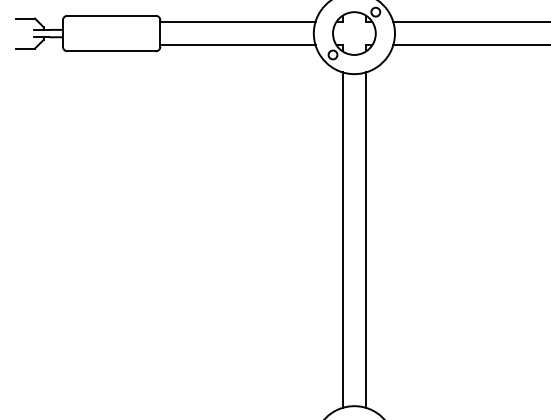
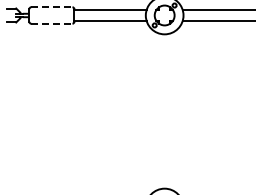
line: (110, 16) -> (51, 7), solid -> dashed
line: (110, 50) -> (51, 23), solid -> dashed
line: (343, 240) -> (159, 111), removed
line: (366, 240) -> (170, 111), removed

